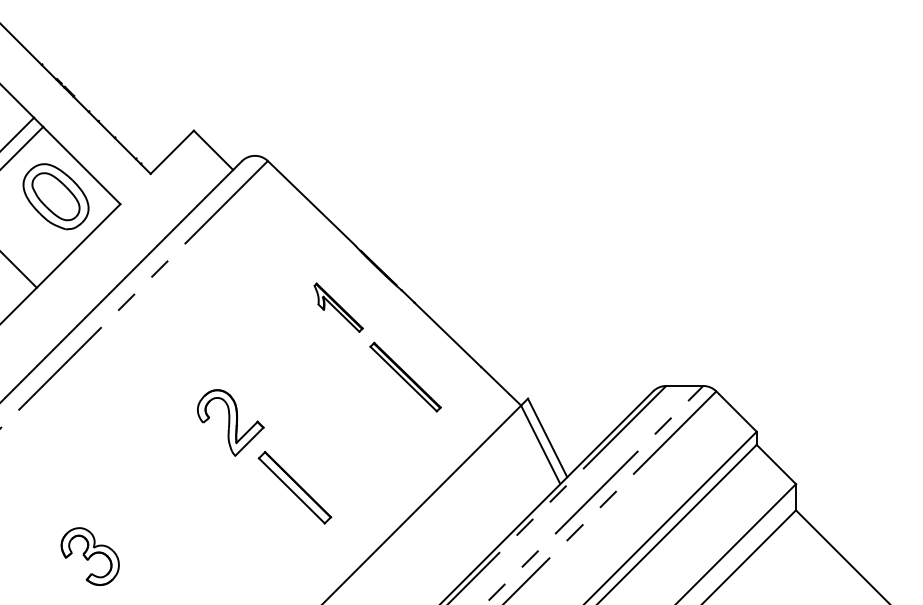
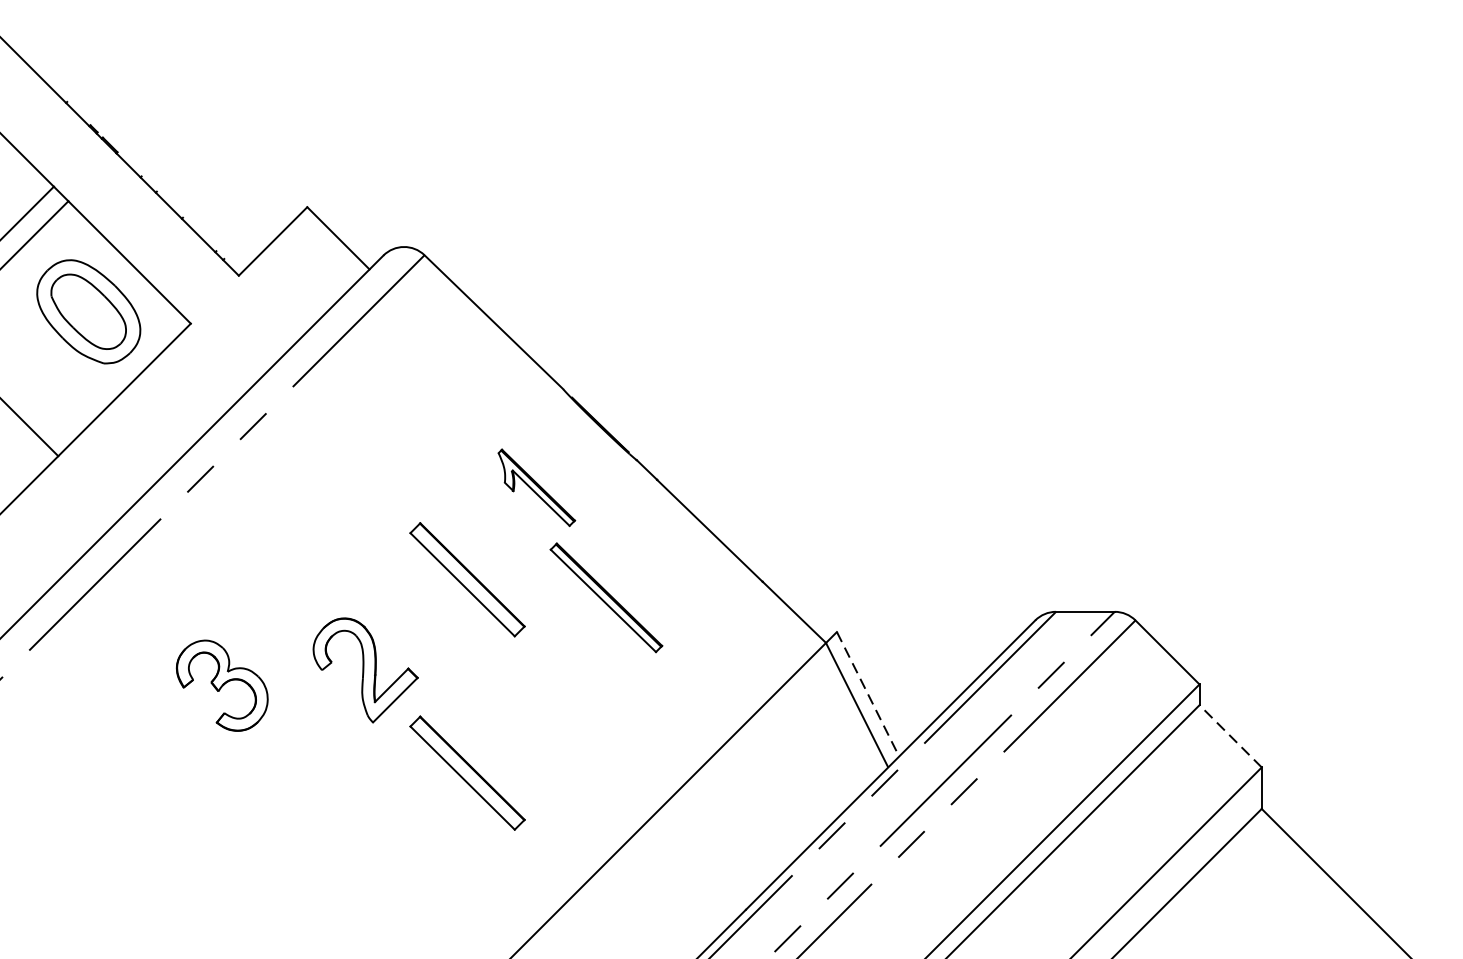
part: (294, 365) -> (466, 579), added
part: (405, 376) -> (606, 596), moved
line: (547, 438) -> (867, 695), solid -> dashed
line: (776, 464) -> (1230, 736), solid -> dashed
part: (89, 556) -> (221, 685), moved

